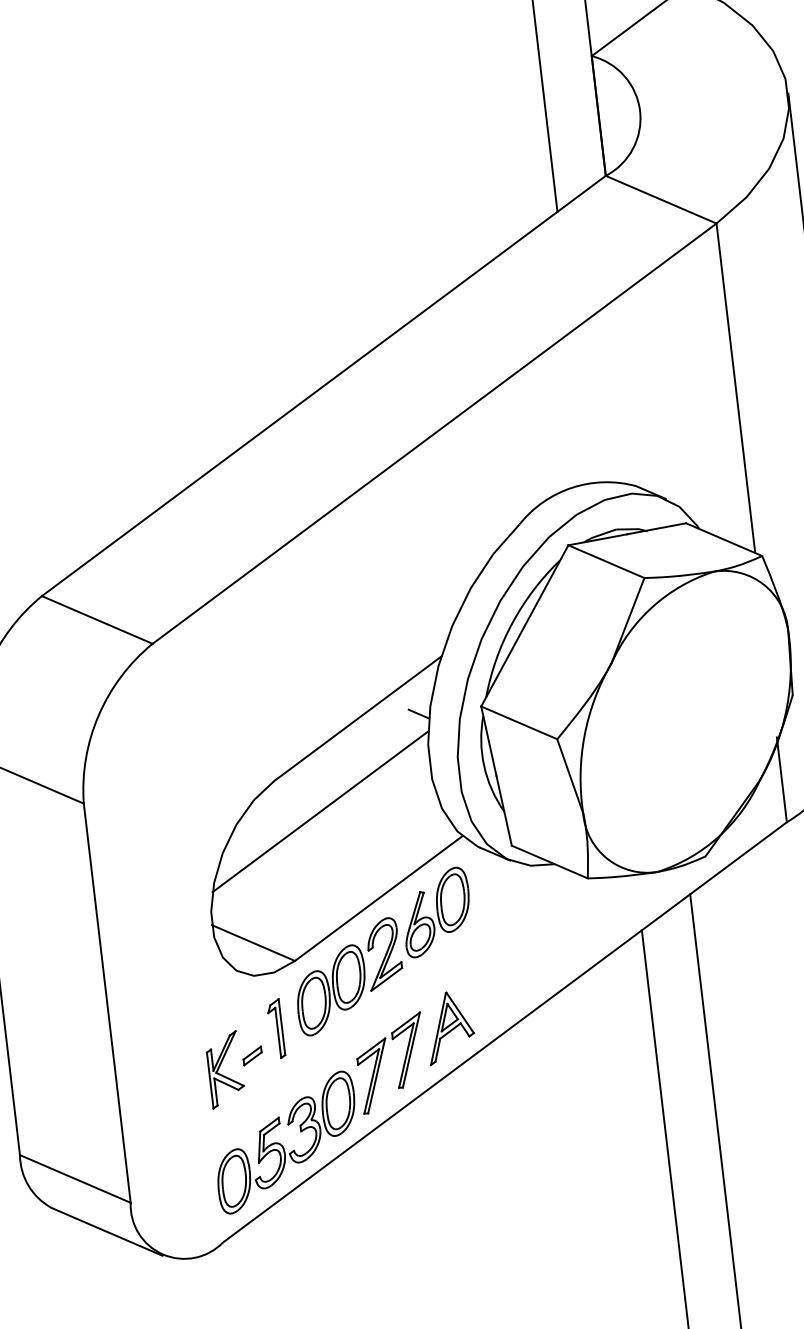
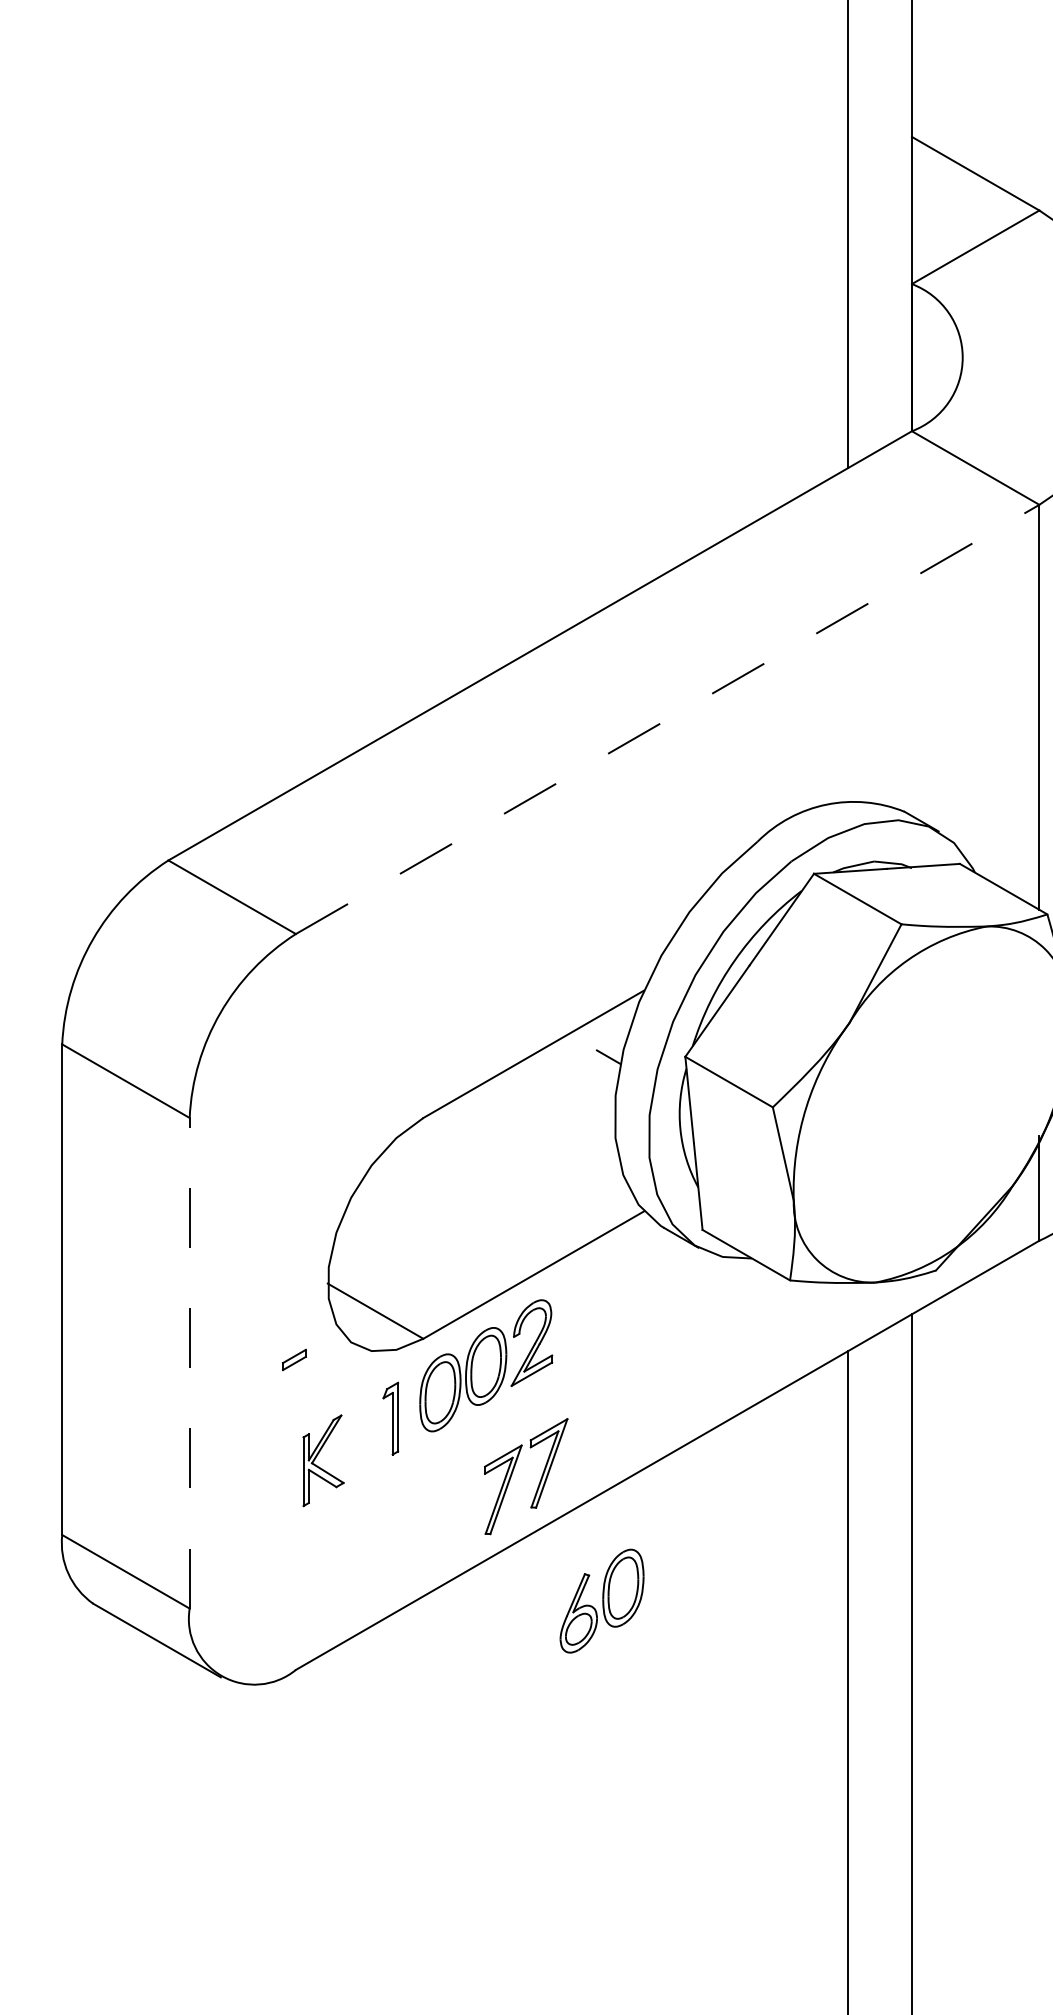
line: (435, 433) -> (668, 719), solid -> dashed
line: (320, 811) -> (475, 1161), removed
part: (436, 911) -> (601, 1600), moved
line: (107, 1002) -> (189, 1362), solid -> dashed
part: (449, 1027) -> (601, 1441), removed
part: (252, 1055) -> (294, 1359), moved
part: (285, 1142) -> (386, 1557), removed

